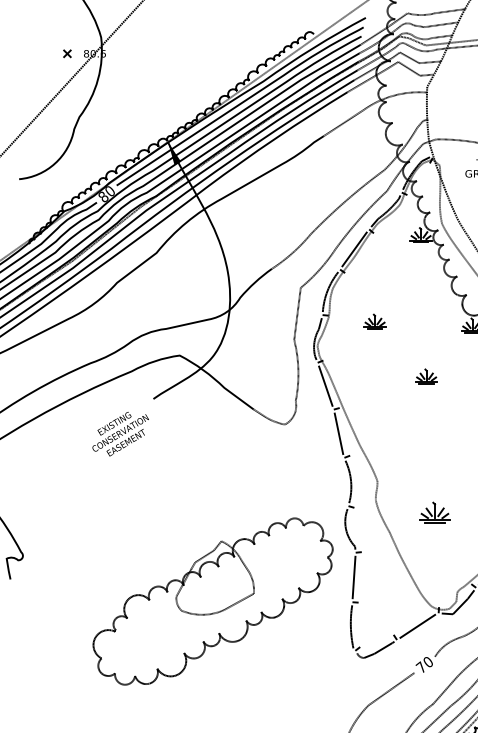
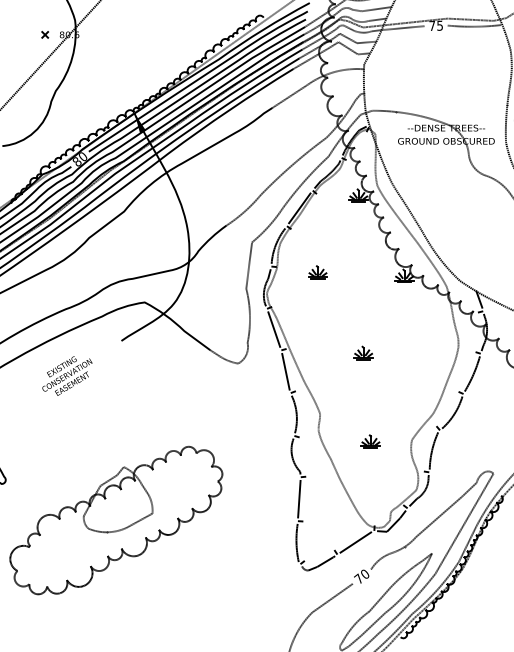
part: (426, 375) -> (363, 352), moved
text: (120, 433) -> (67, 375), moved
part: (434, 512) -> (370, 441), size x0.71
part: (213, 601) -> (116, 520), moved

